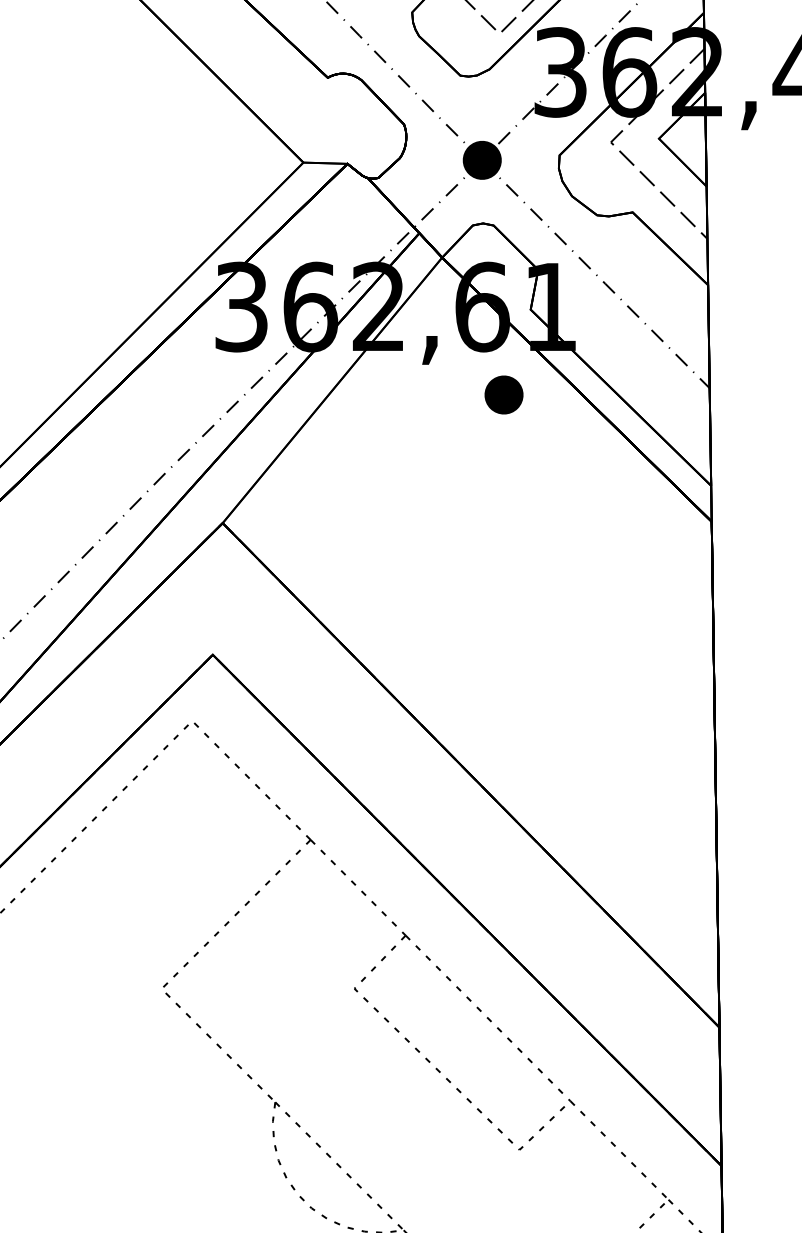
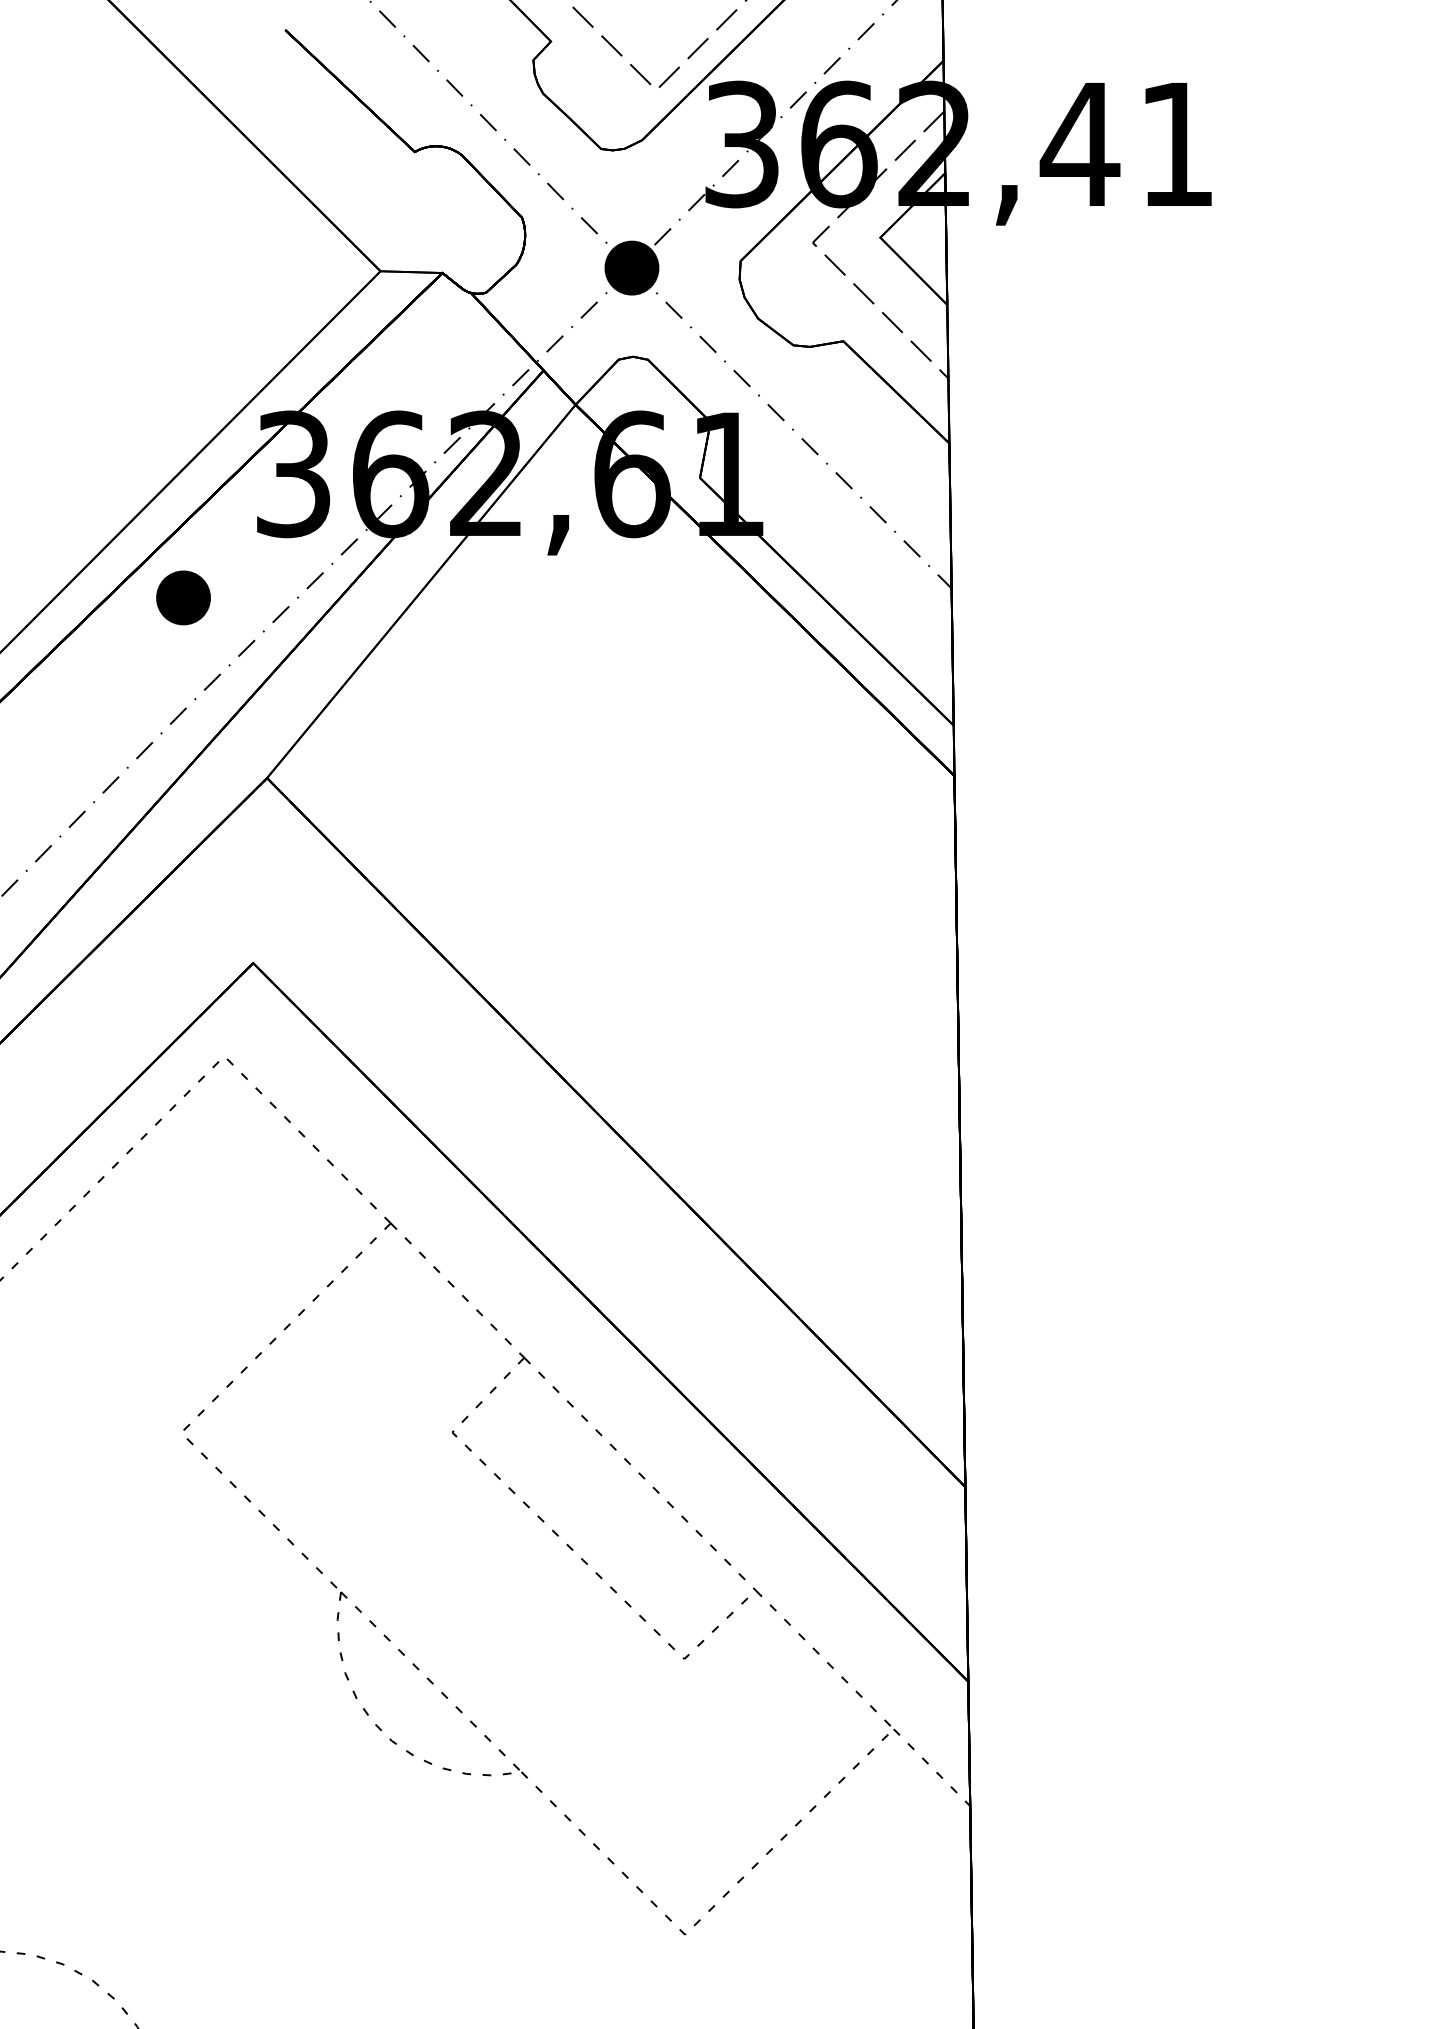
part: (504, 394) -> (183, 597), moved

